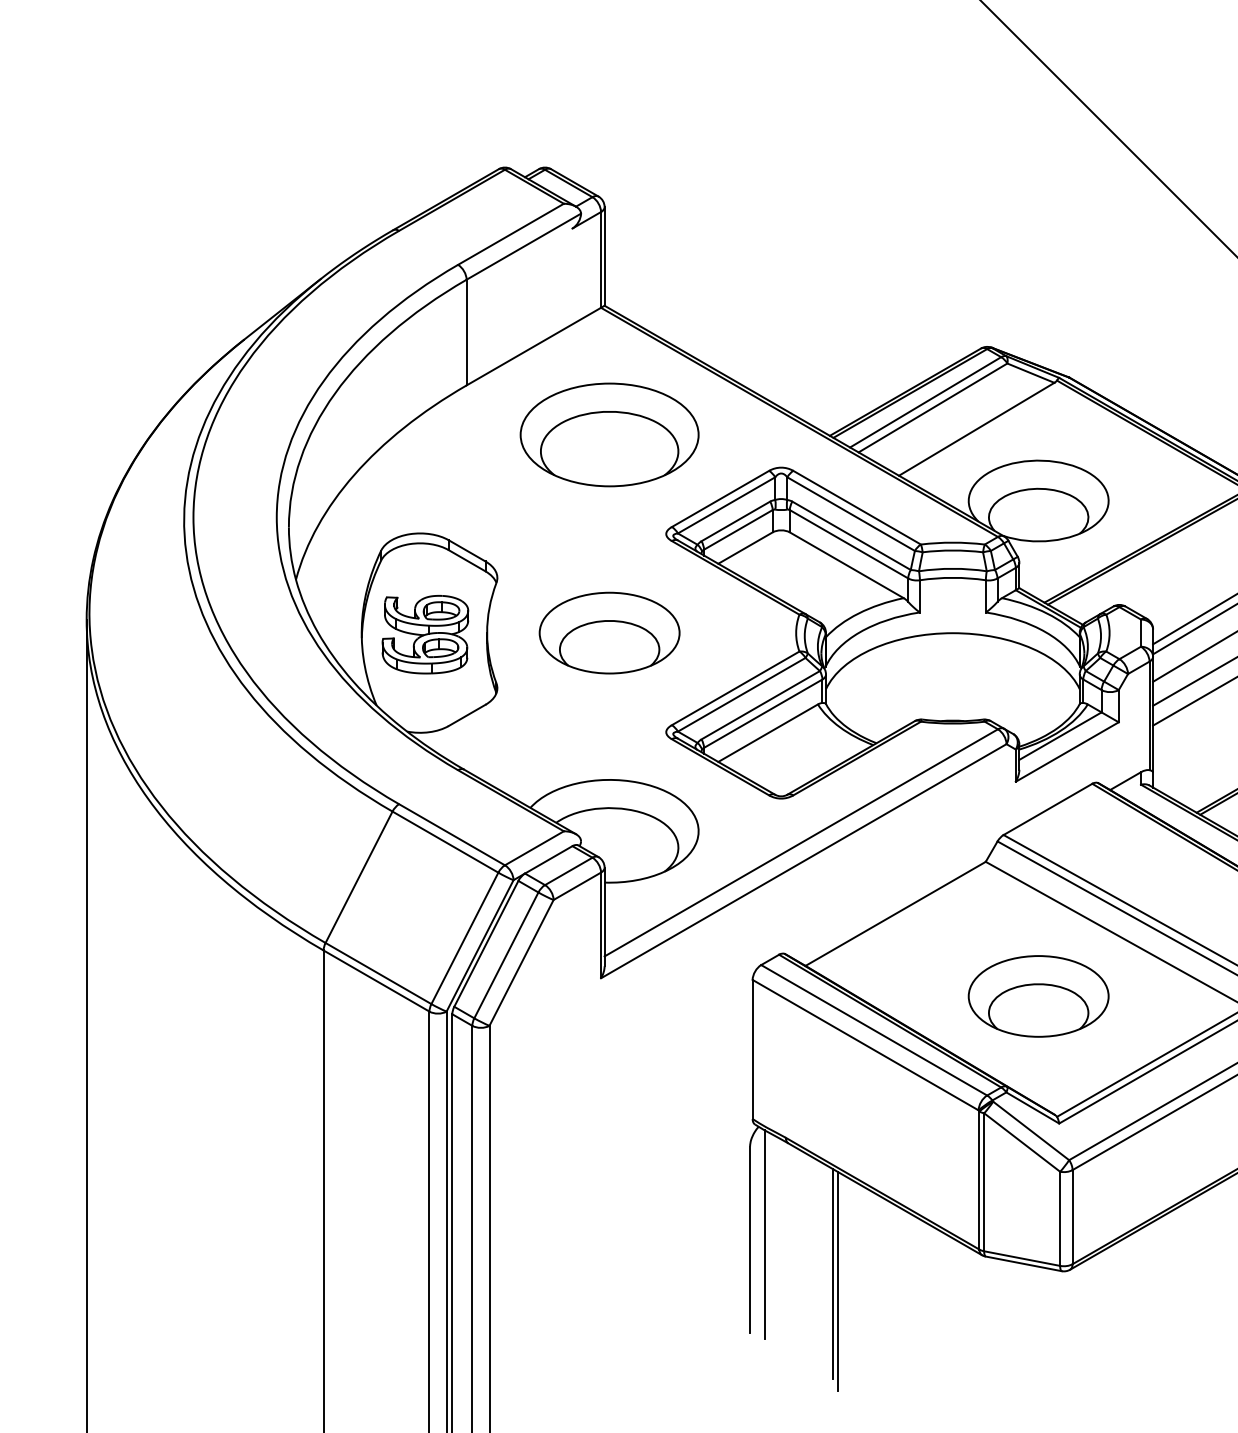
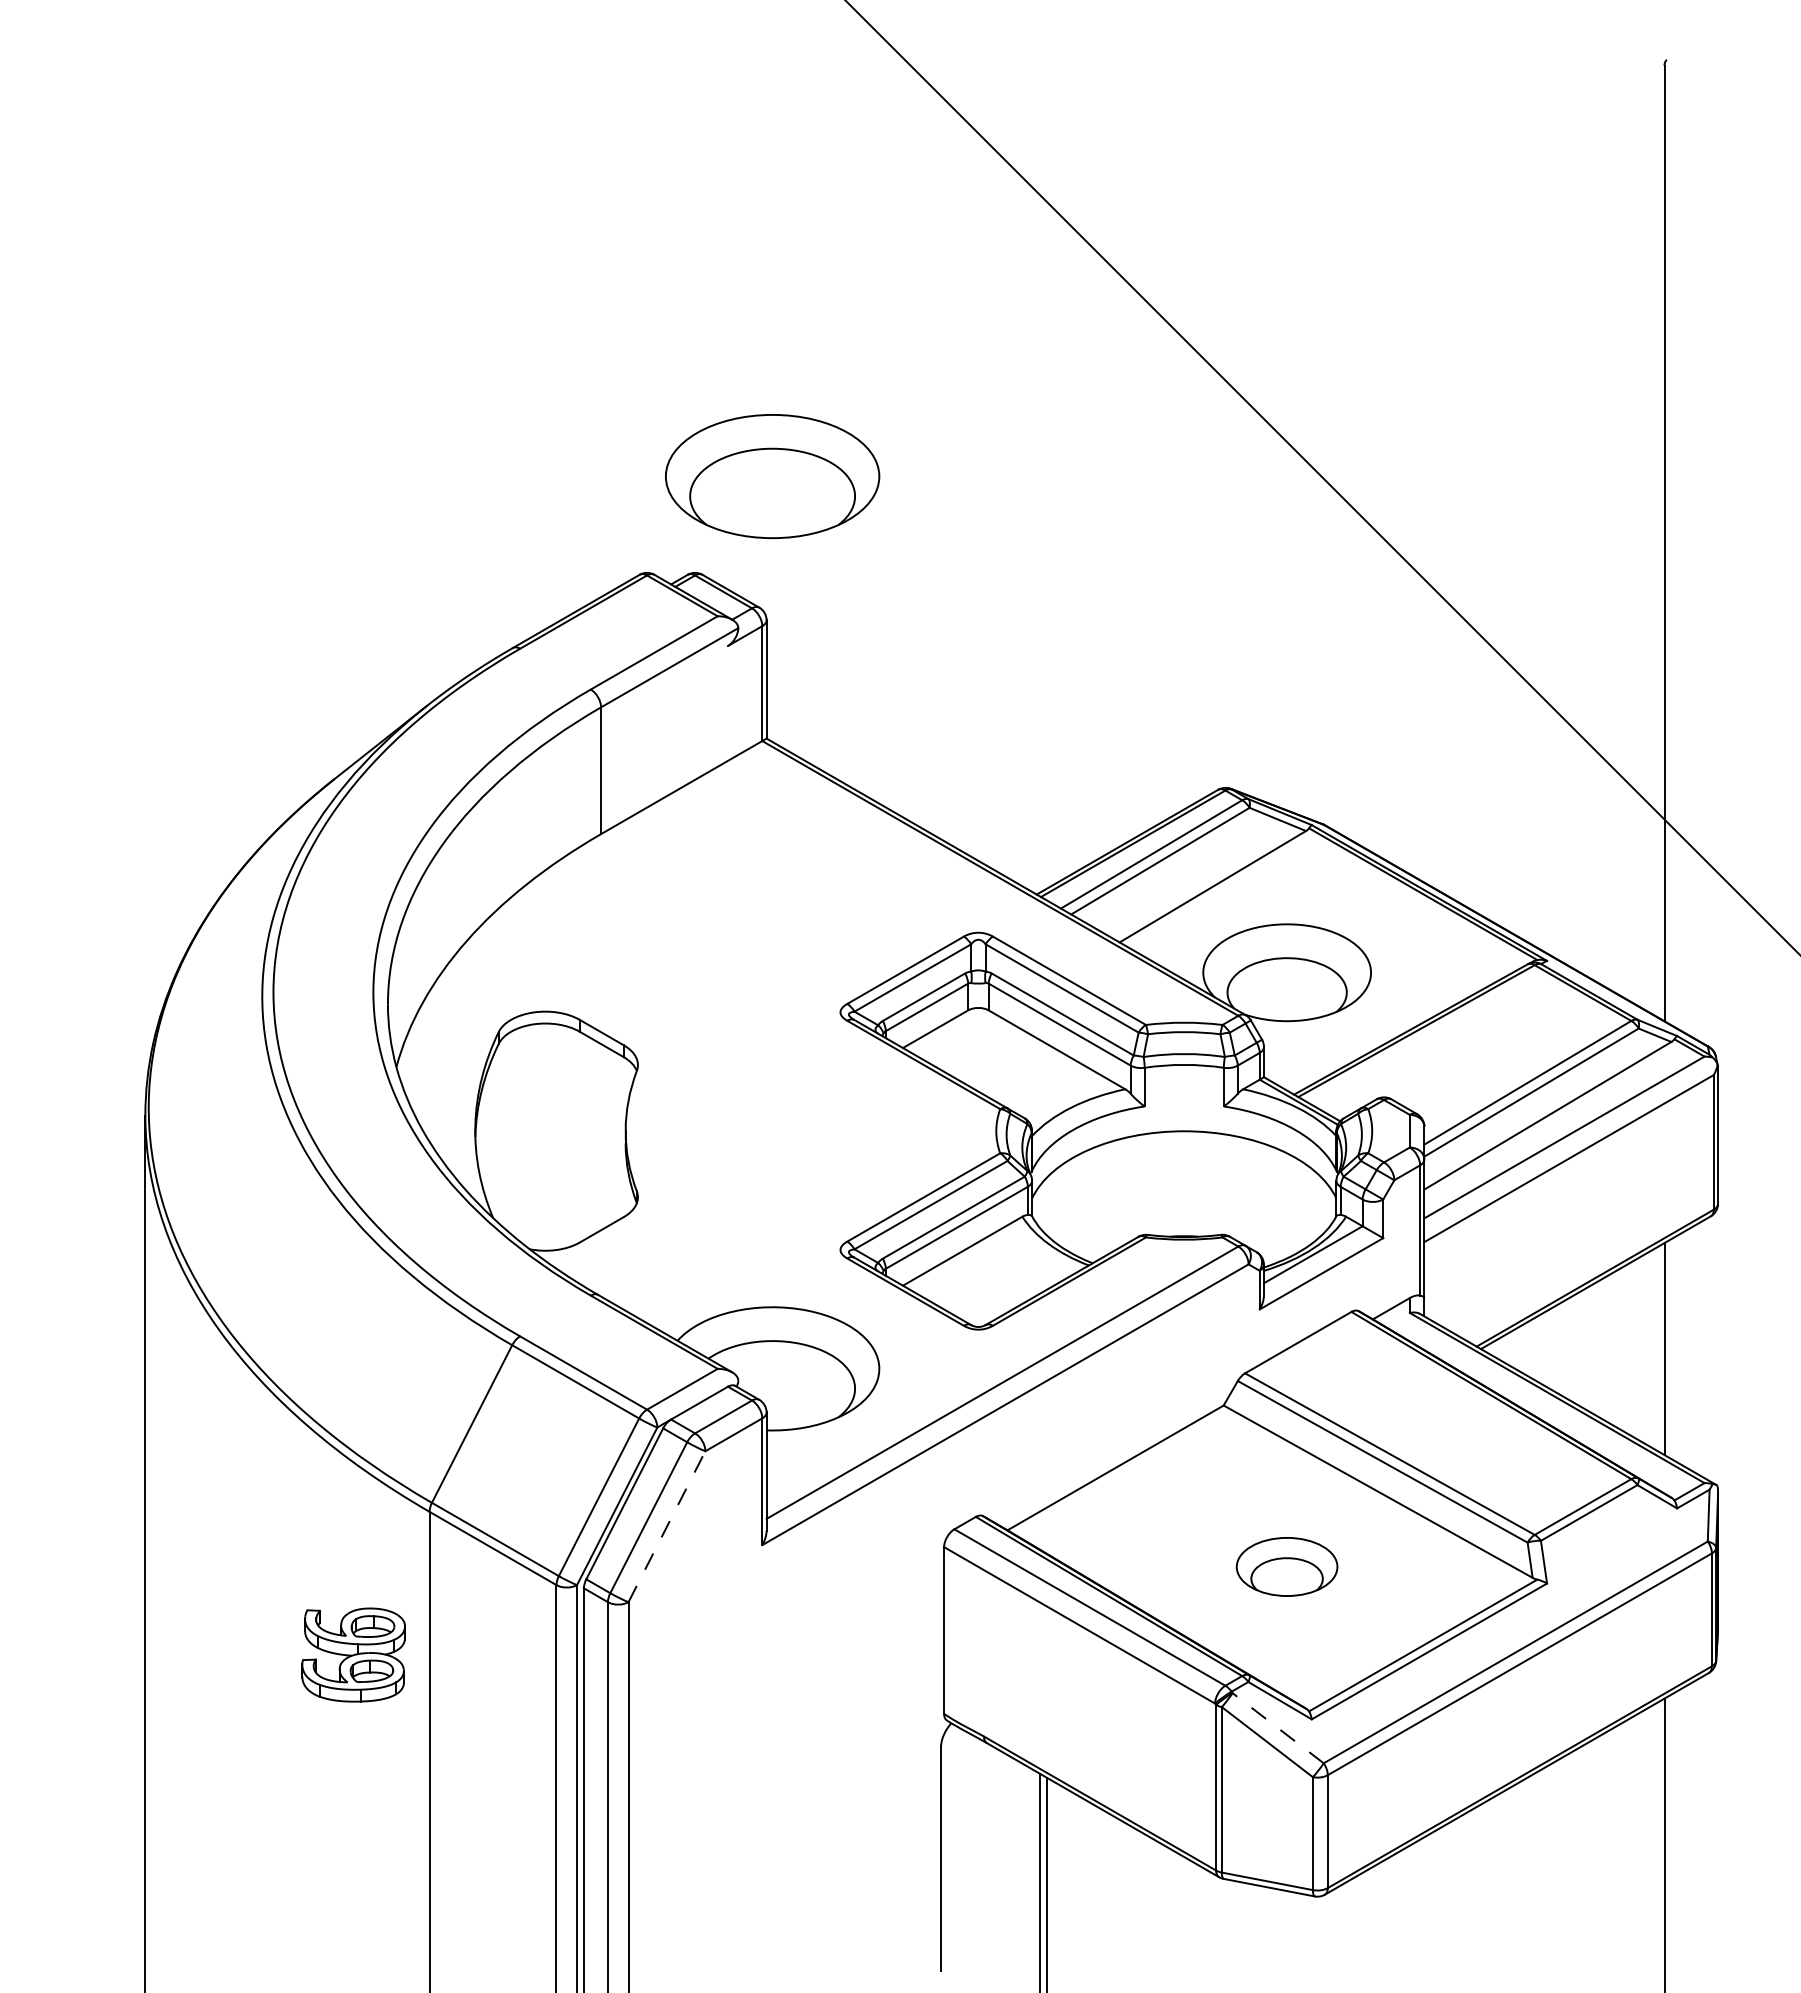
part: (609, 434) -> (772, 476), moved
part: (609, 632) -> (772, 1130), removed
part: (425, 634) -> (353, 1654), moved
line: (521, 962) -> (666, 1526), solid -> dashed
part: (1038, 996) -> (1286, 1566), size x0.6
line: (1030, 1130) -> (1277, 1727), solid -> dashed
line: (764, 1234) -> (958, 1852), removed

